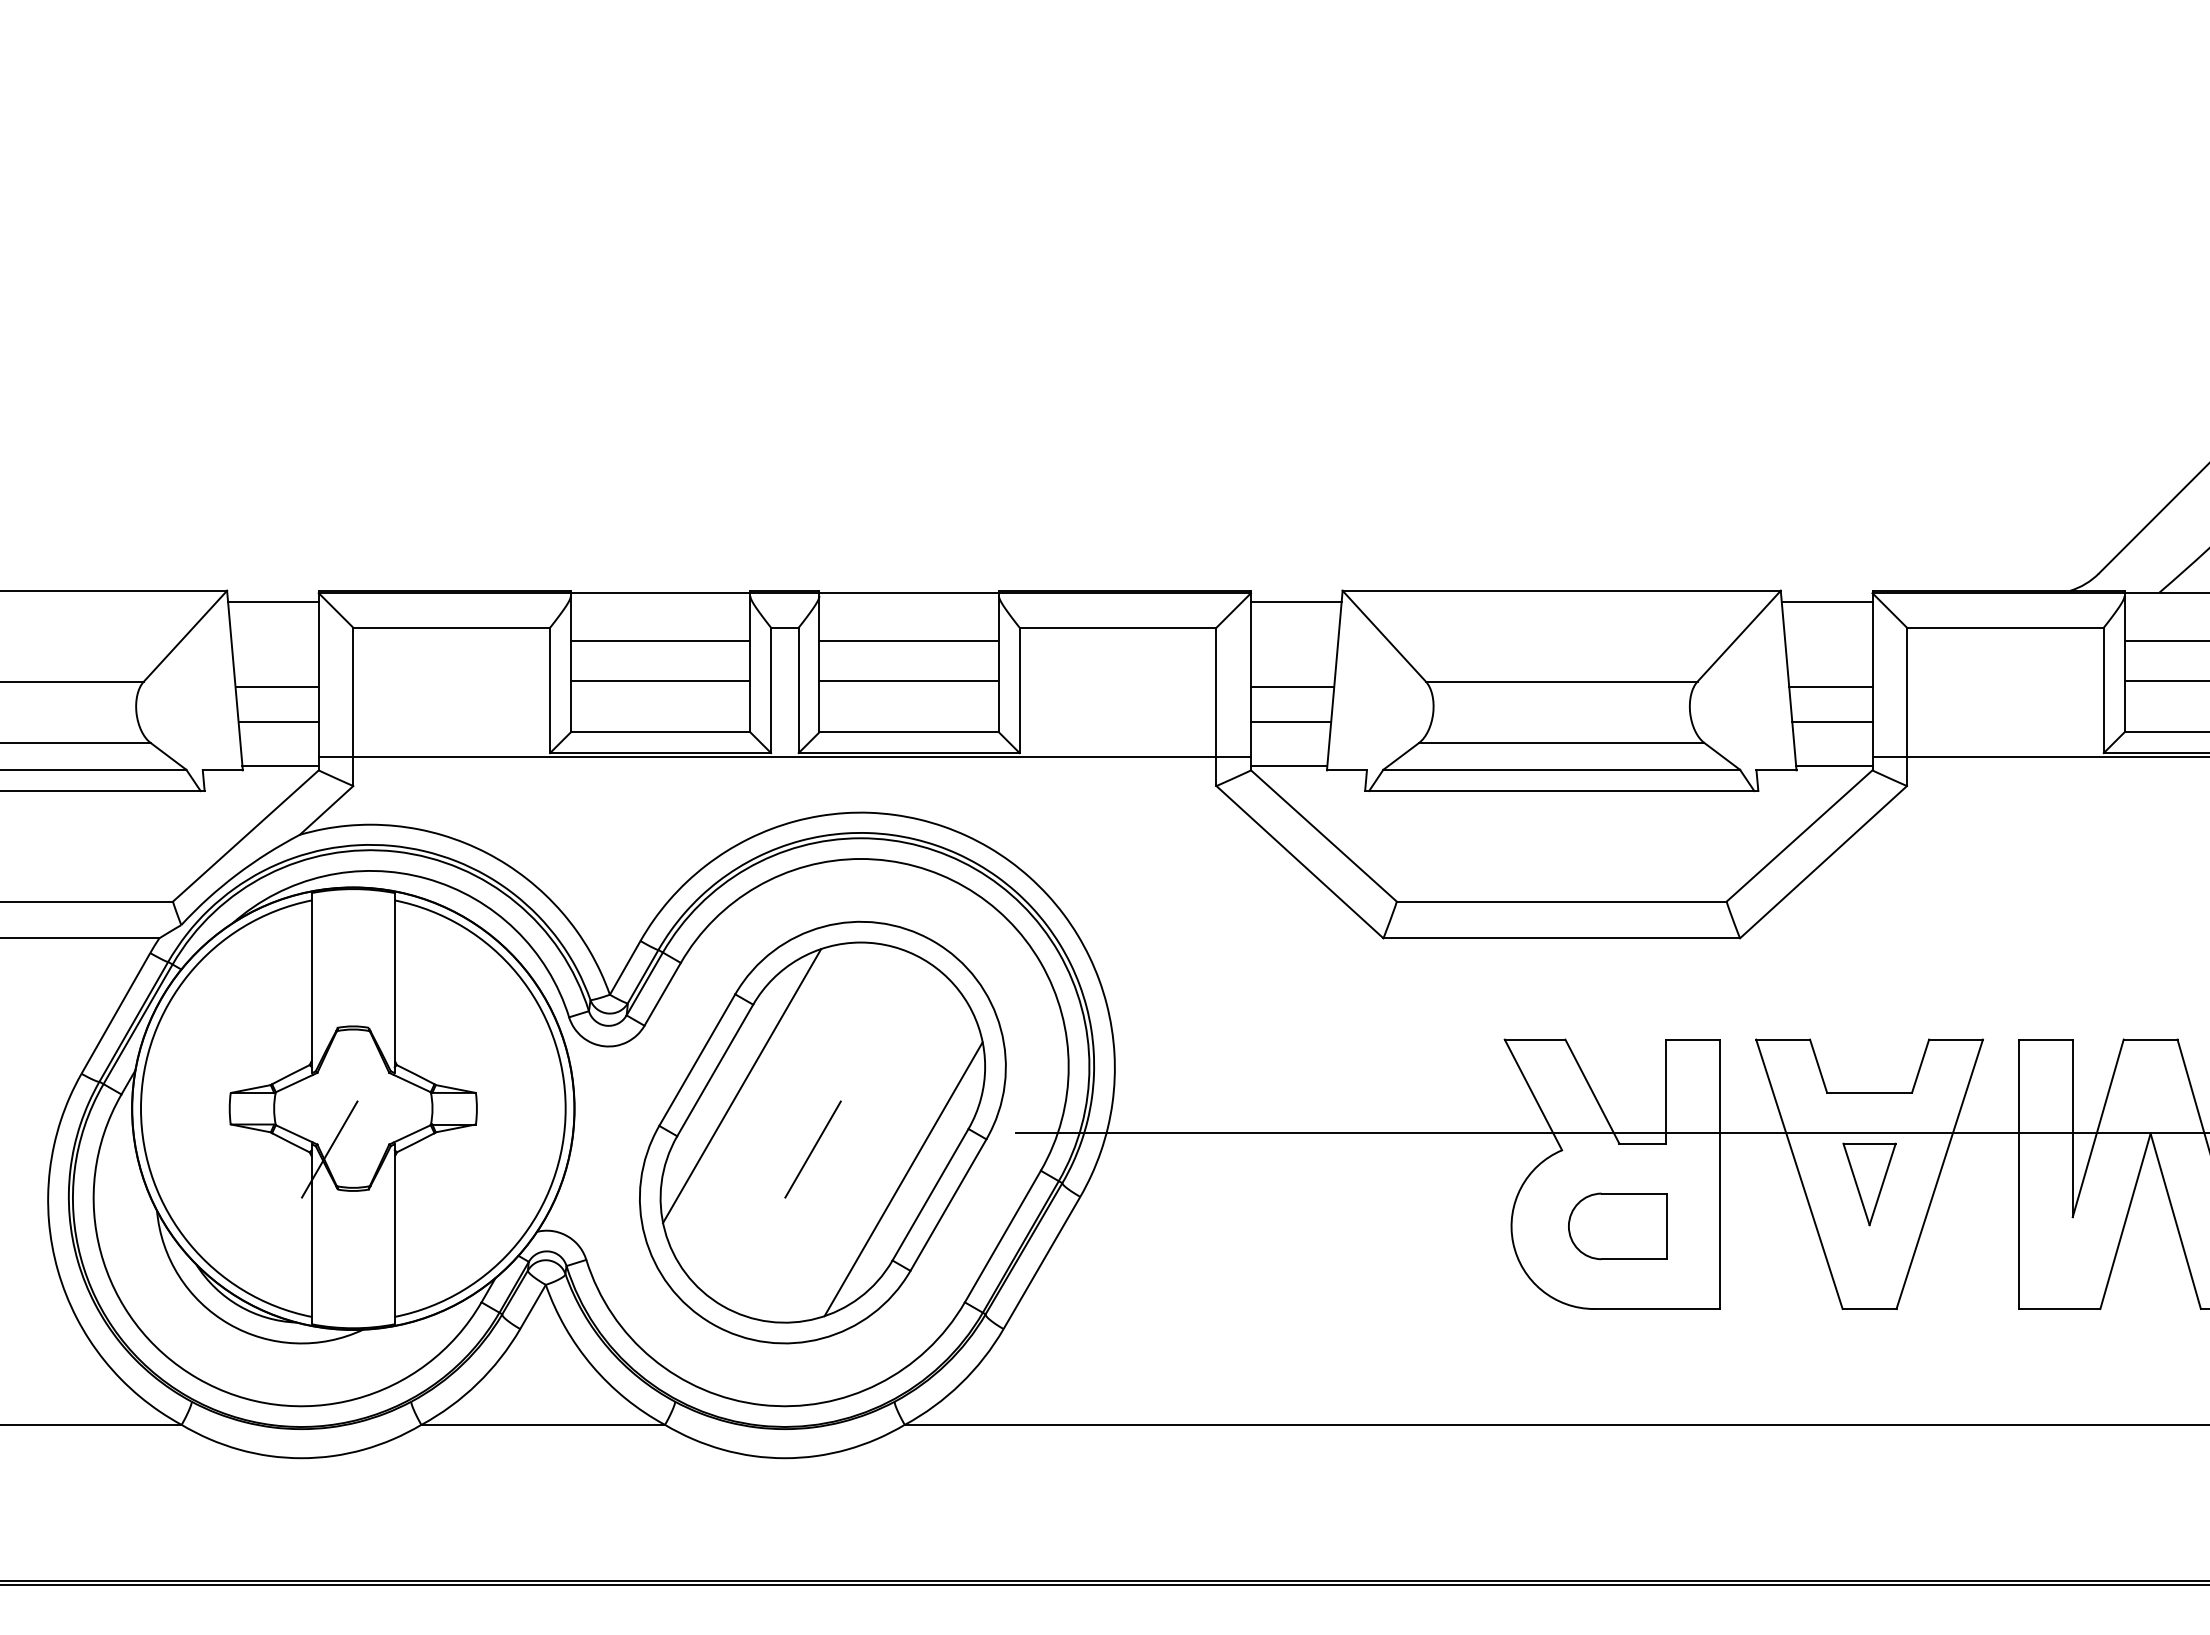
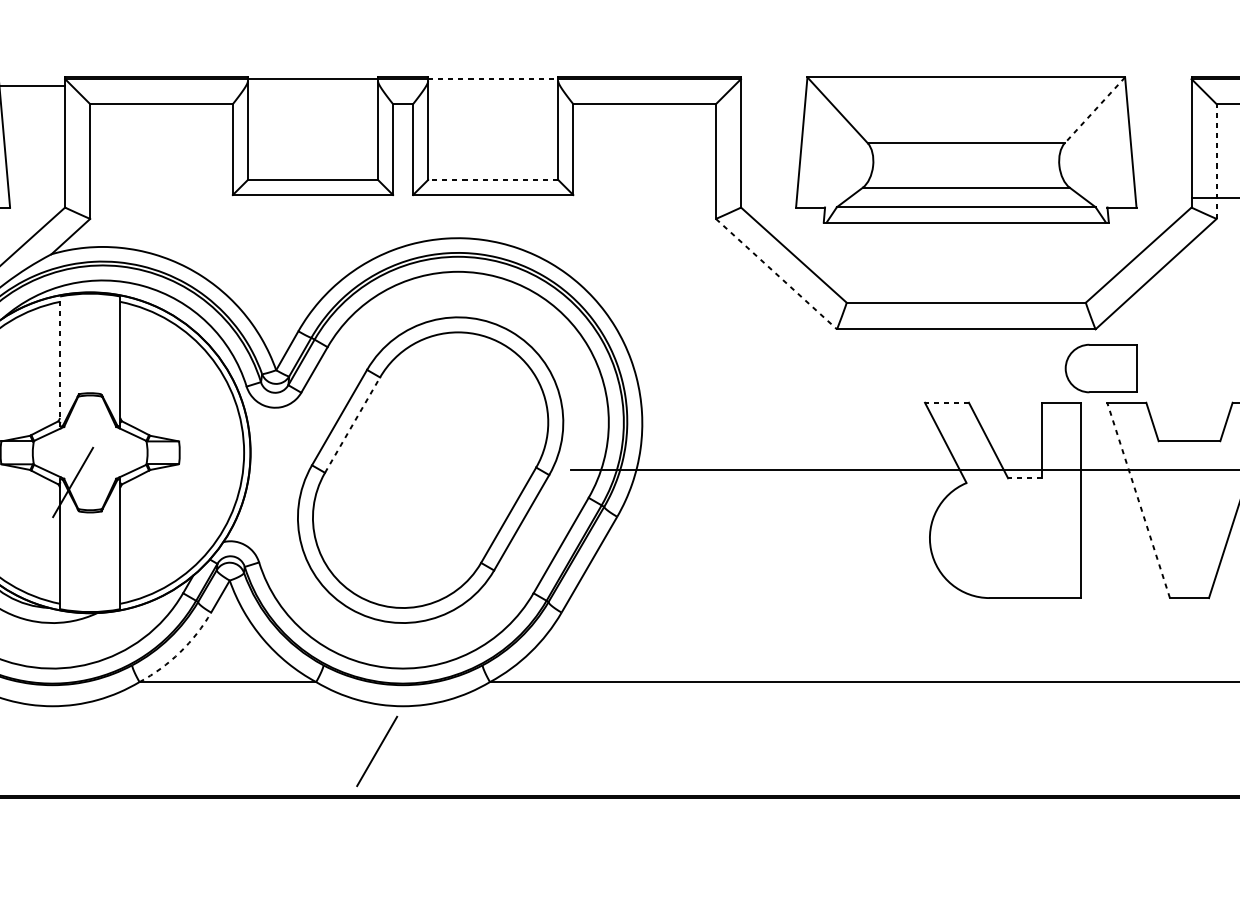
line: (909, 592) -> (493, 78), solid -> dashed
line: (1296, 602) -> (773, 85), removed
line: (1826, 602) -> (1158, 85), removed
line: (1739, 636) -> (1095, 110), solid -> dashed
line: (660, 640) -> (312, 113), removed
line: (908, 640) -> (492, 113), removed
line: (660, 680) -> (312, 142), removed
line: (908, 680) -> (492, 142), removed
line: (276, 687) -> (34, 147), removed
line: (1292, 687) -> (771, 147), removed
line: (1830, 687) -> (1161, 147), removed
line: (1907, 706) -> (1216, 161), solid -> dashed
line: (278, 722) -> (35, 172), removed
line: (1291, 722) -> (770, 172), removed
line: (1832, 722) -> (1162, 172), removed
line: (909, 732) -> (493, 180), solid -> dashed
line: (784, 756) -> (402, 197), removed
line: (280, 765) -> (37, 204), removed
line: (1289, 765) -> (768, 204), removed
line: (1834, 765) -> (1164, 204), removed
line: (1299, 862) -> (776, 274), solid -> dashed
line: (311, 982) -> (59, 361), solid -> dashed
line: (1534, 1039) -> (946, 402), solid -> dashed
line: (715, 1070) -> (352, 425), solid -> dashed
line: (742, 1086) -> (372, 436), removed
line: (1642, 1143) -> (1024, 478), solid -> dashed
line: (812, 1149) -> (376, 751), moved
line: (1799, 1173) -> (1138, 499), solid -> dashed
line: (903, 1179) -> (489, 504), removed
part: (1869, 1184) -> (1189, 507), removed
part: (1617, 1226) -> (1100, 368), moved
arc: (477, 1383) -> (180, 652), solid -> dashed

